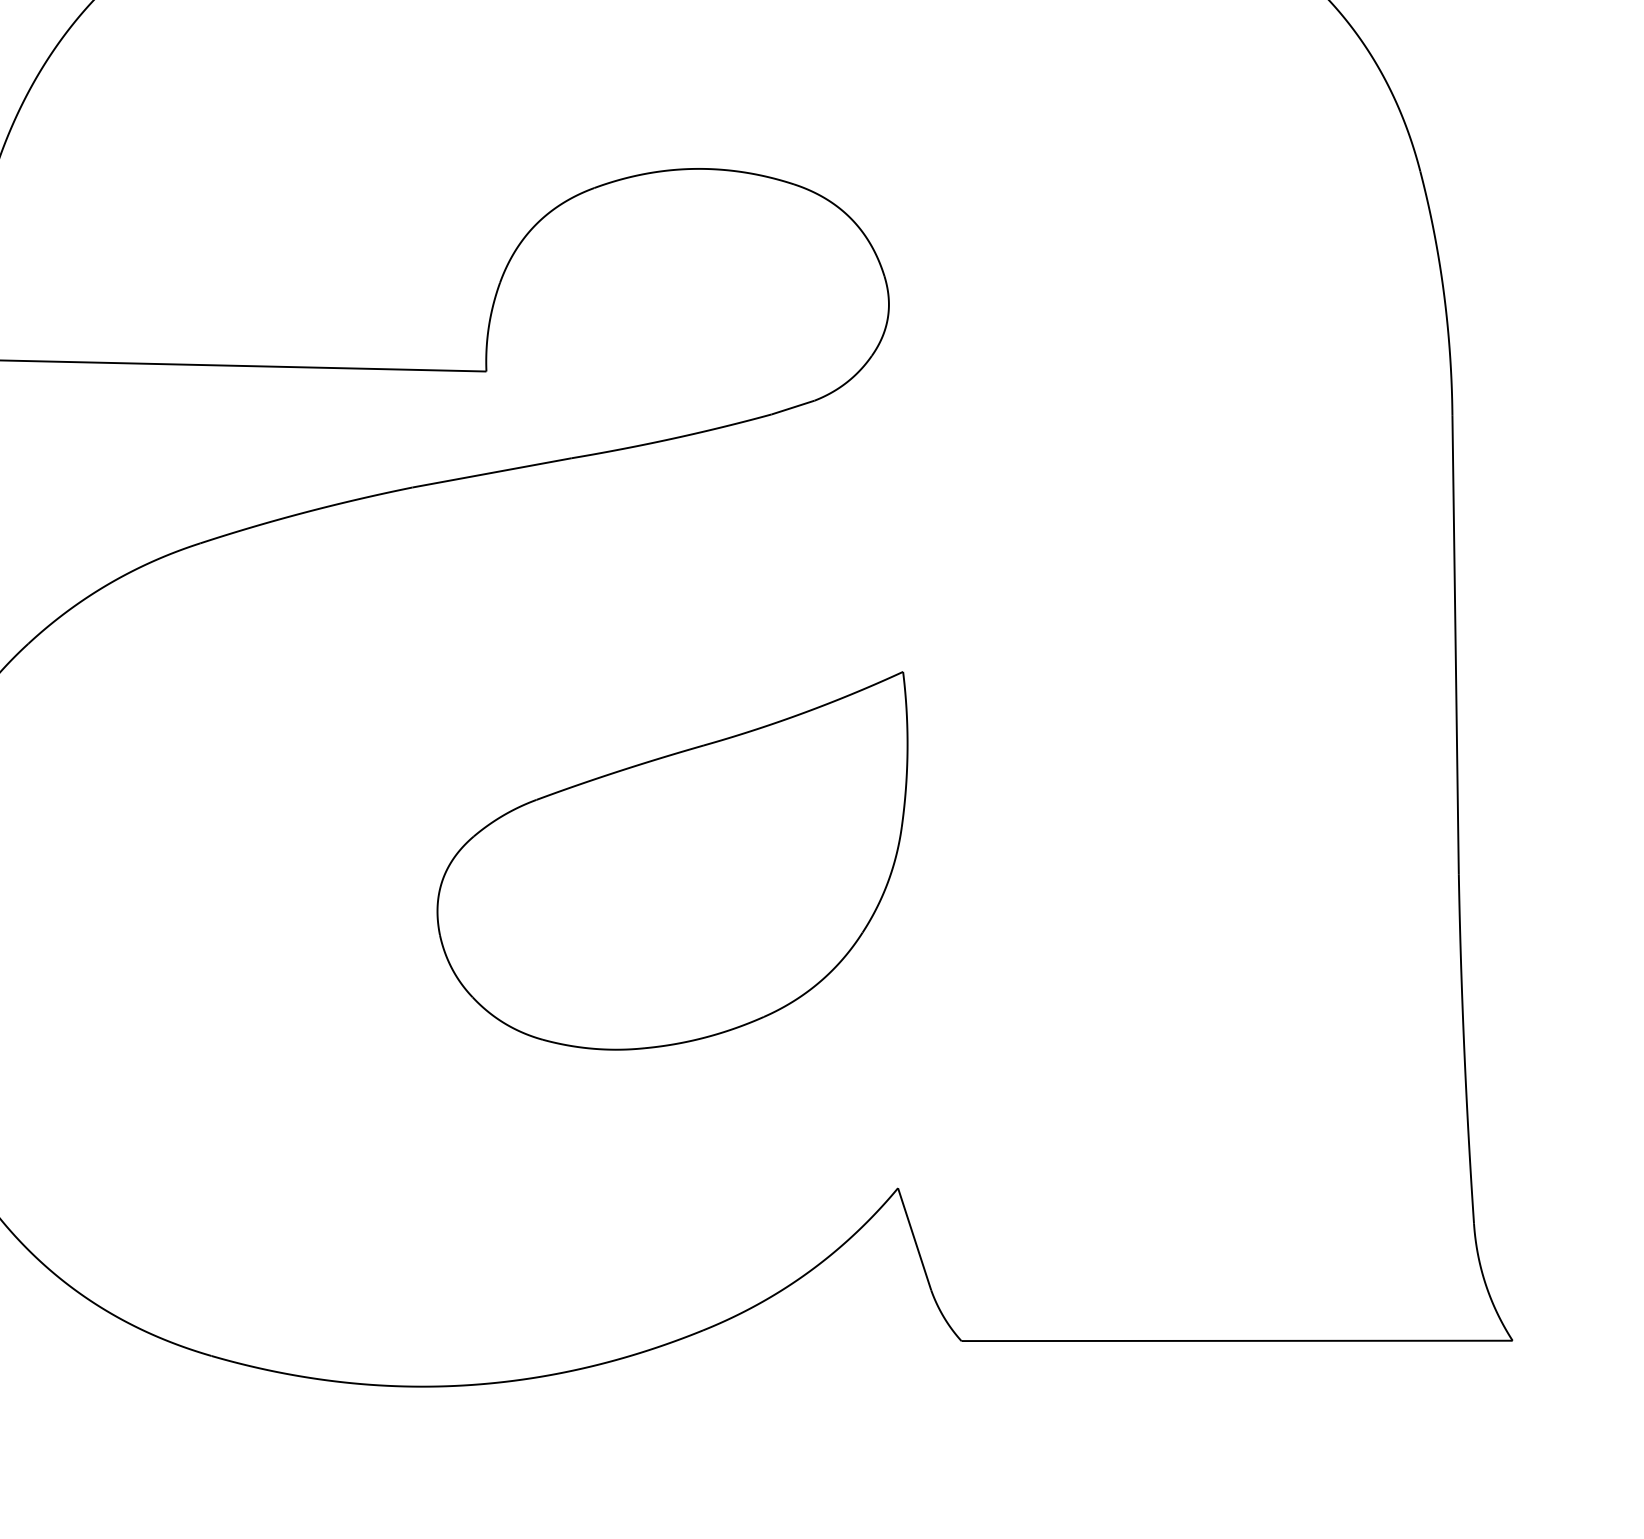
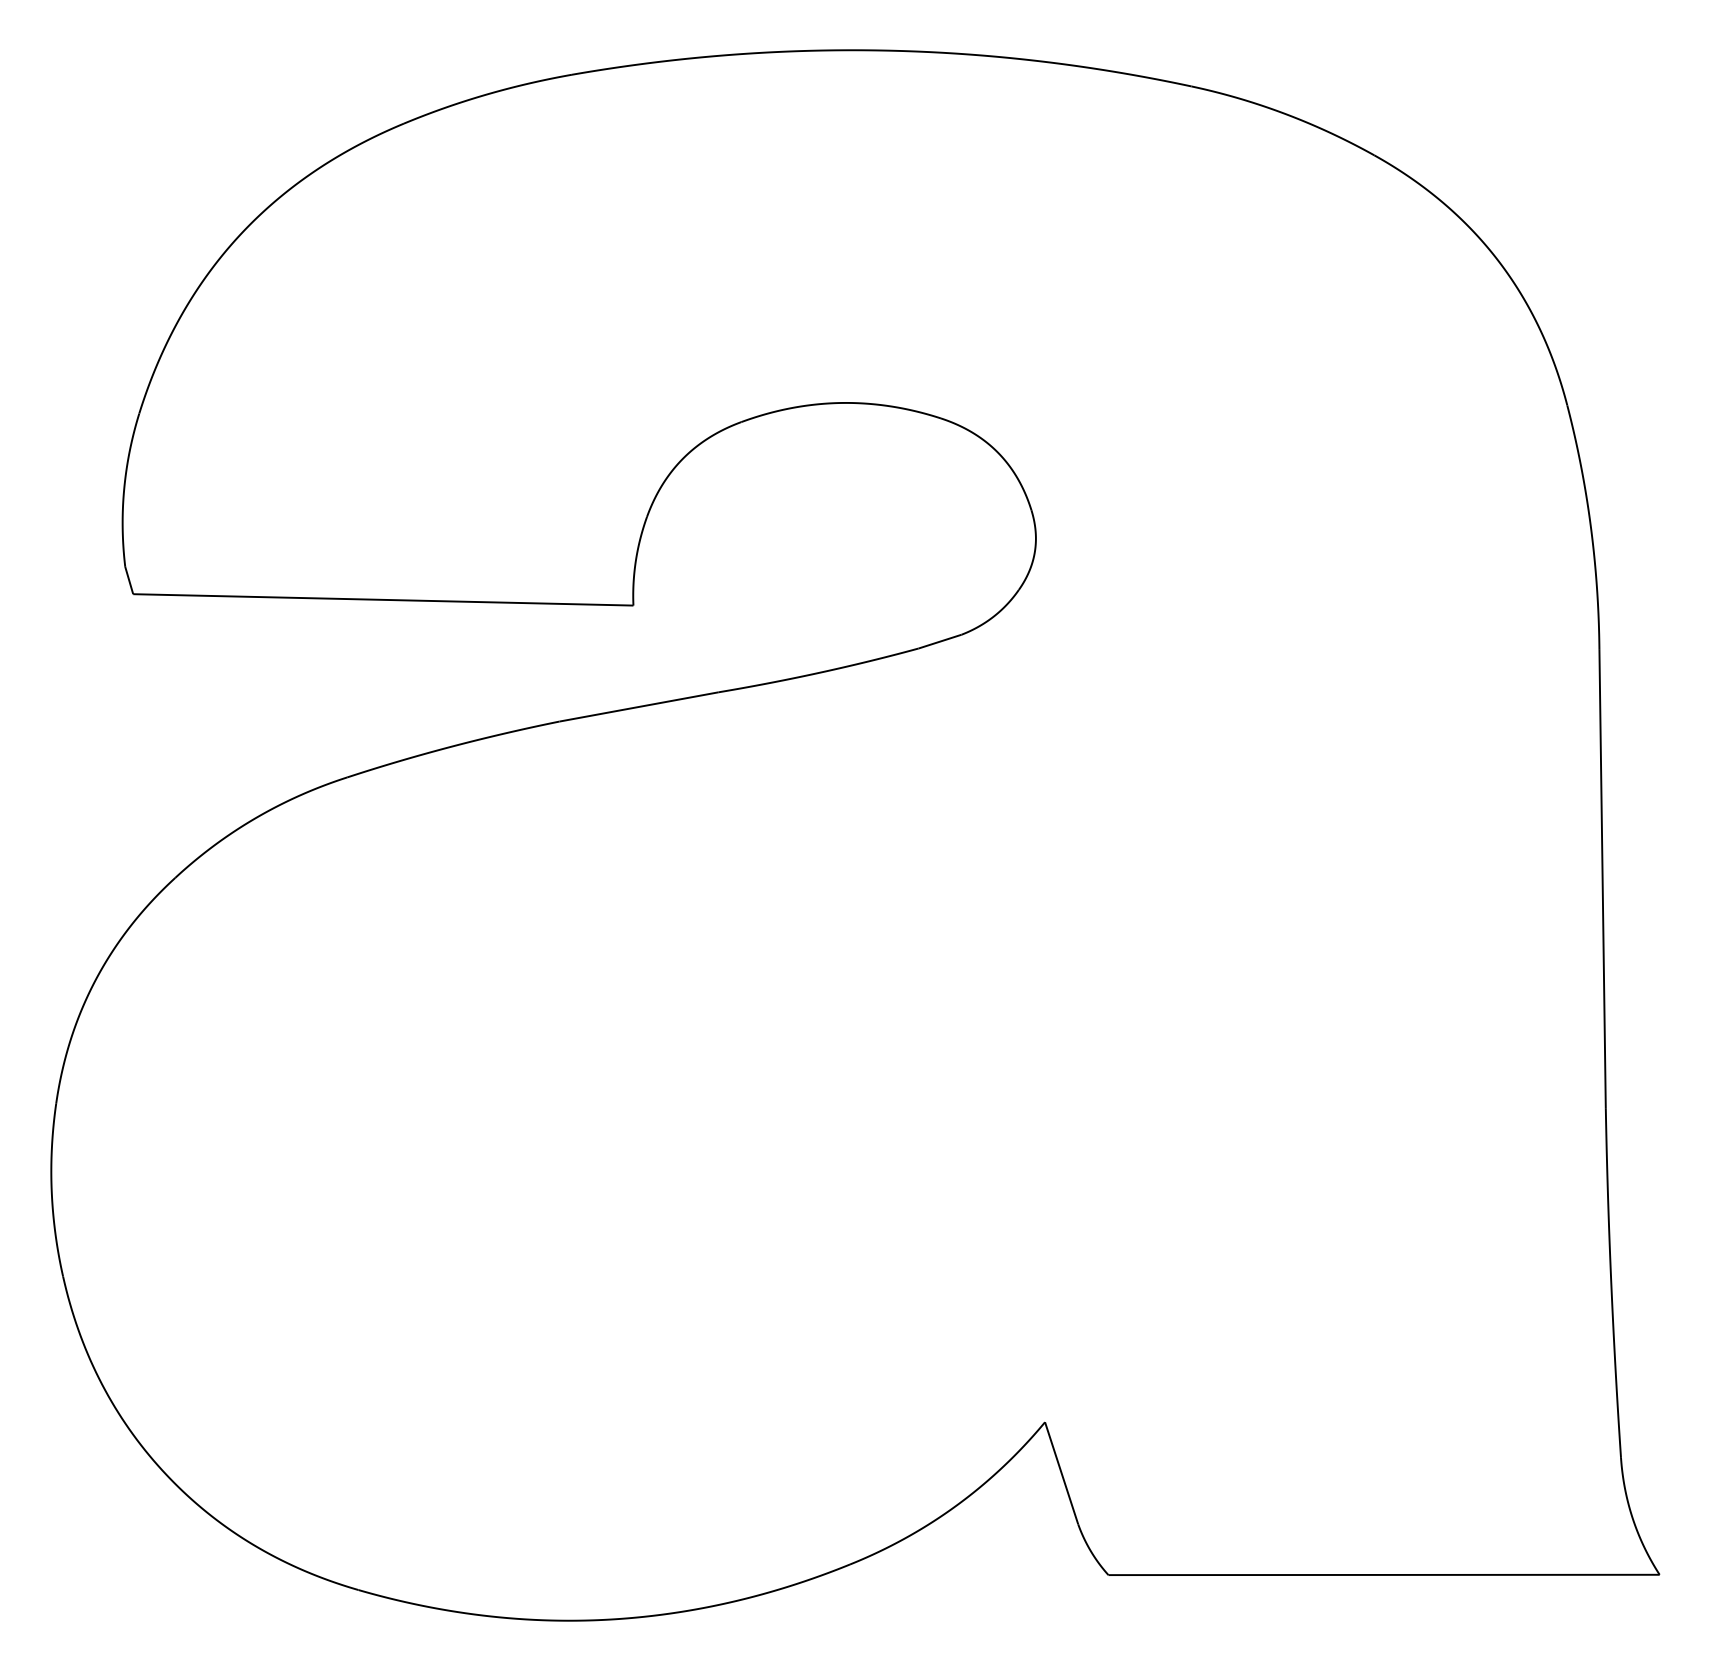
part: (672, 860) -> (819, 1094), removed

